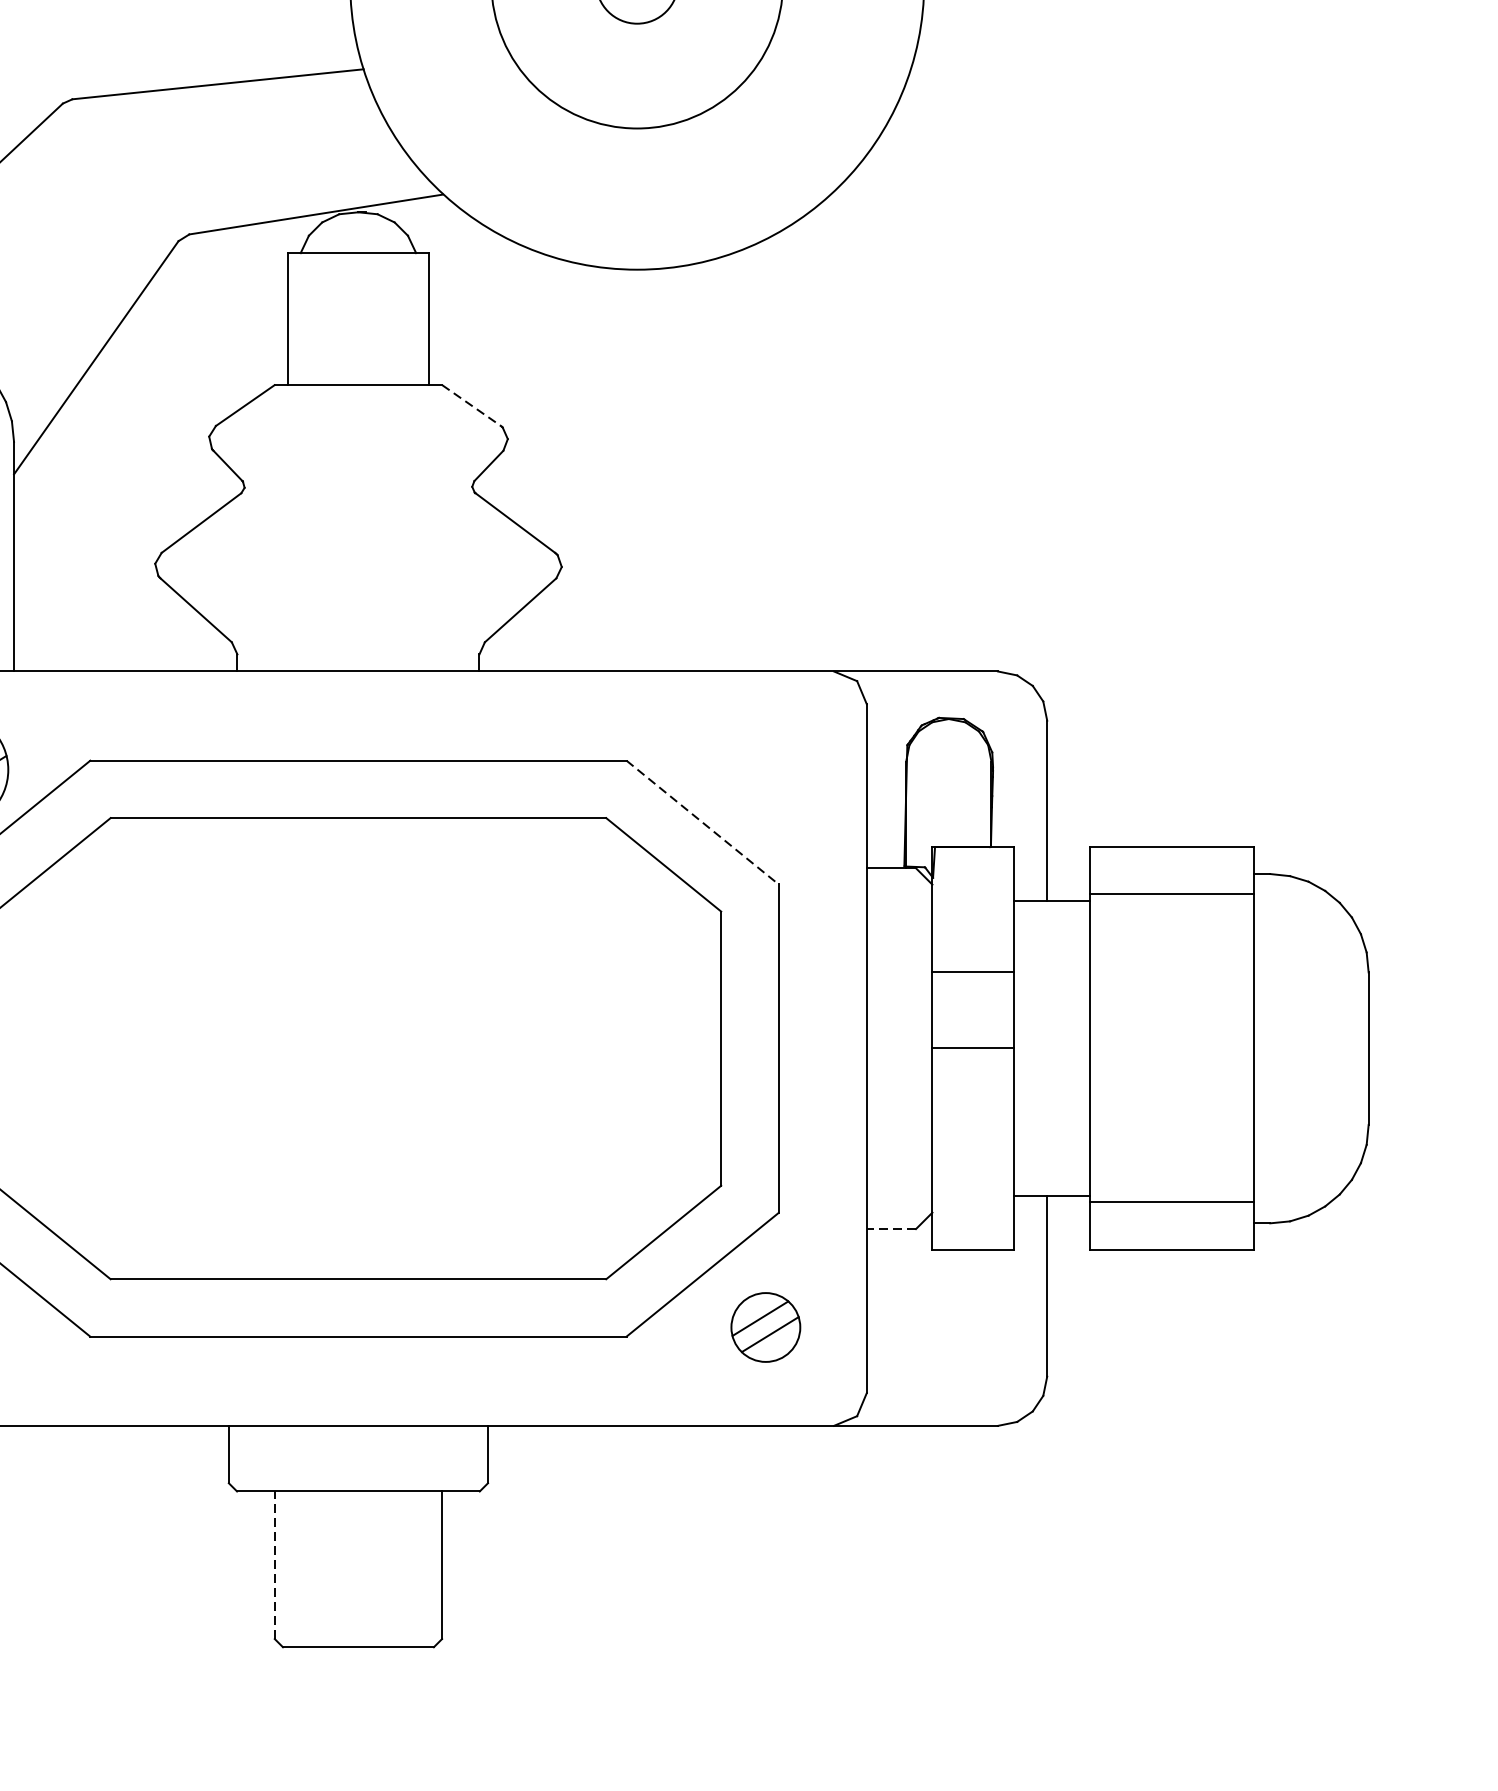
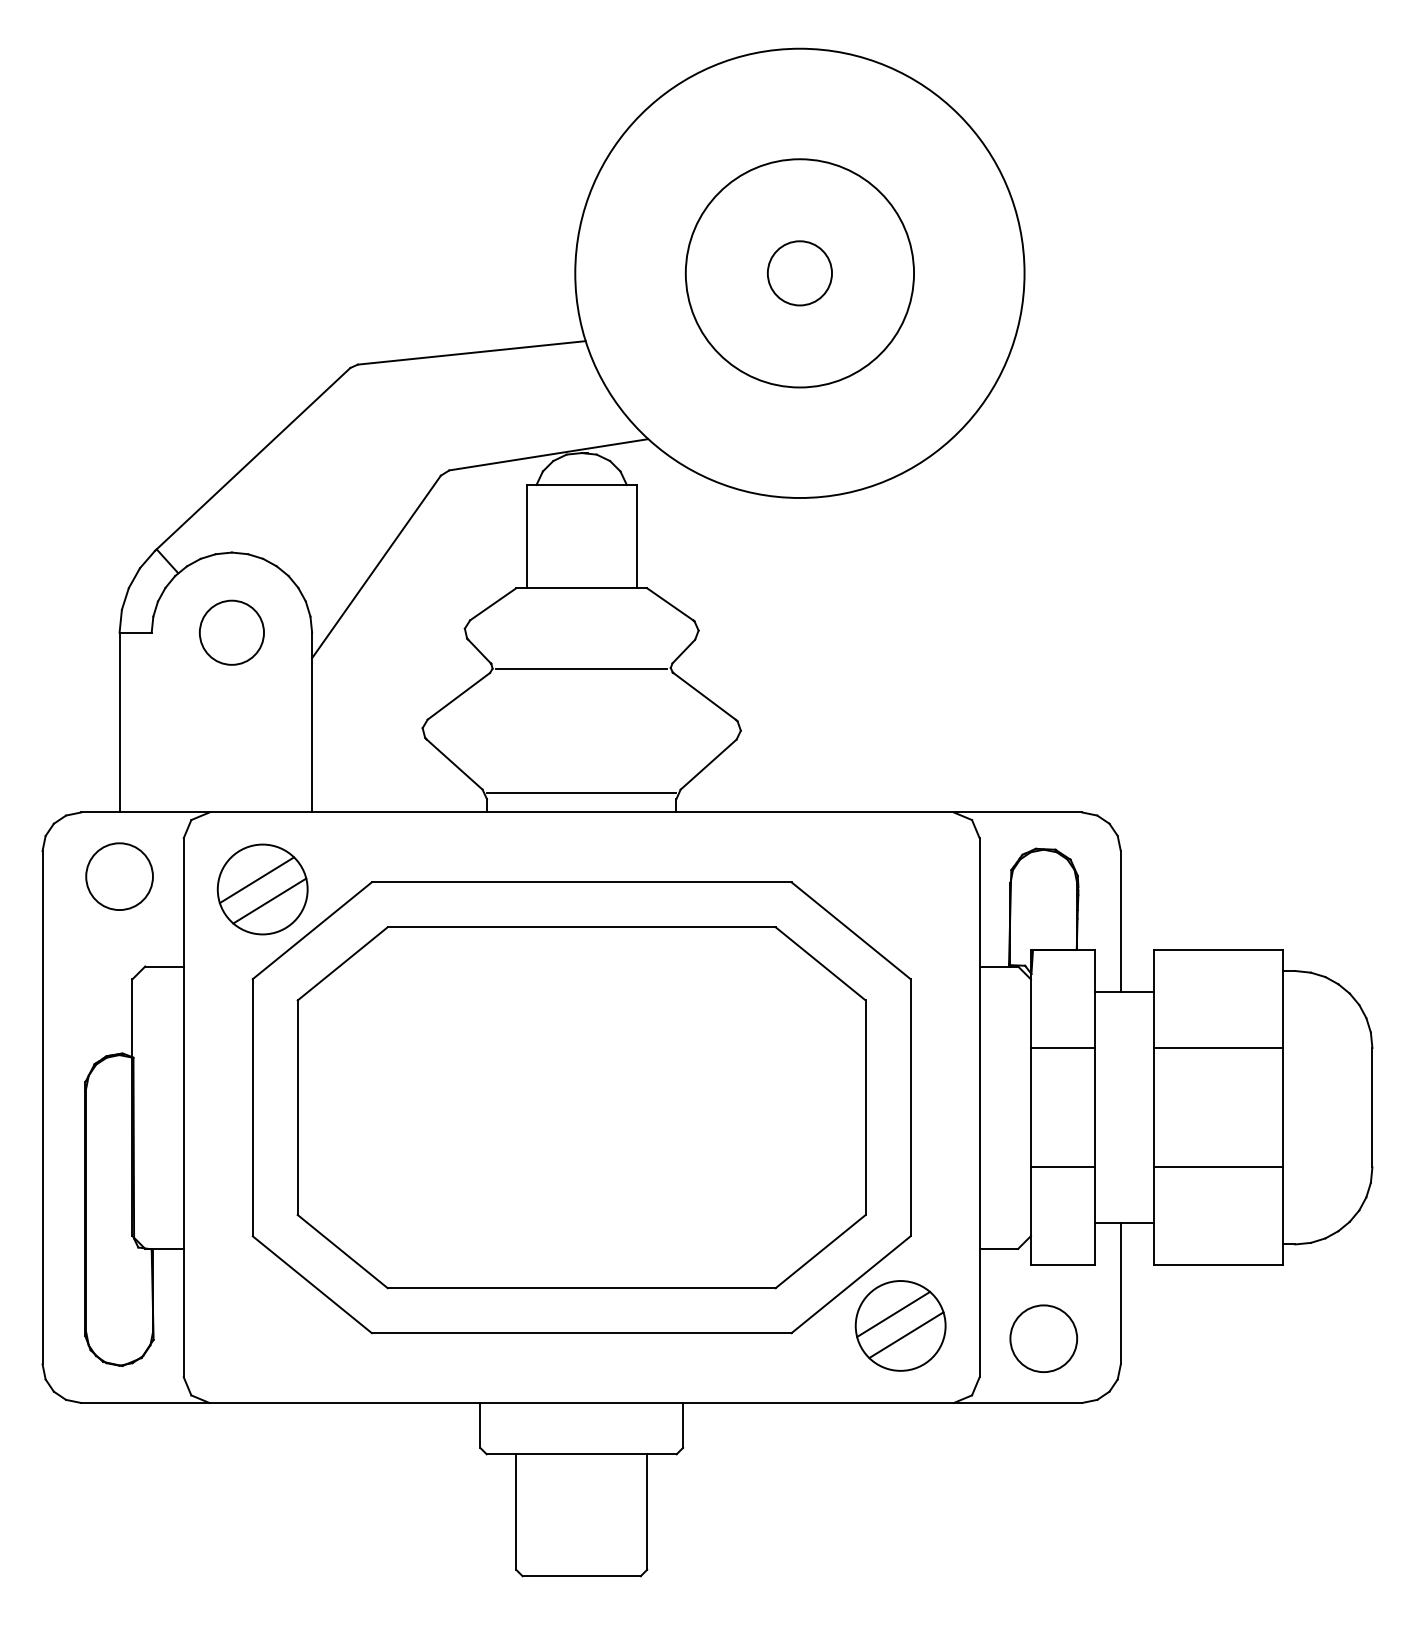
line: (471, 405) -> (670, 604), dashed -> solid
line: (358, 487) -> (581, 668), added
line: (358, 647) -> (581, 793), added
line: (703, 822) -> (851, 930), dashed -> solid
line: (1172, 895) -> (1218, 1048), moved
line: (972, 1048) -> (1062, 1167), moved
line: (1172, 1201) -> (1218, 1167), moved
line: (890, 1228) -> (998, 1248), dashed -> solid
part: (765, 1326) -> (900, 1325), size x1.67
circle: (948, 1343) -> (1043, 1338), added
line: (275, 1565) -> (516, 1512), dashed -> solid

